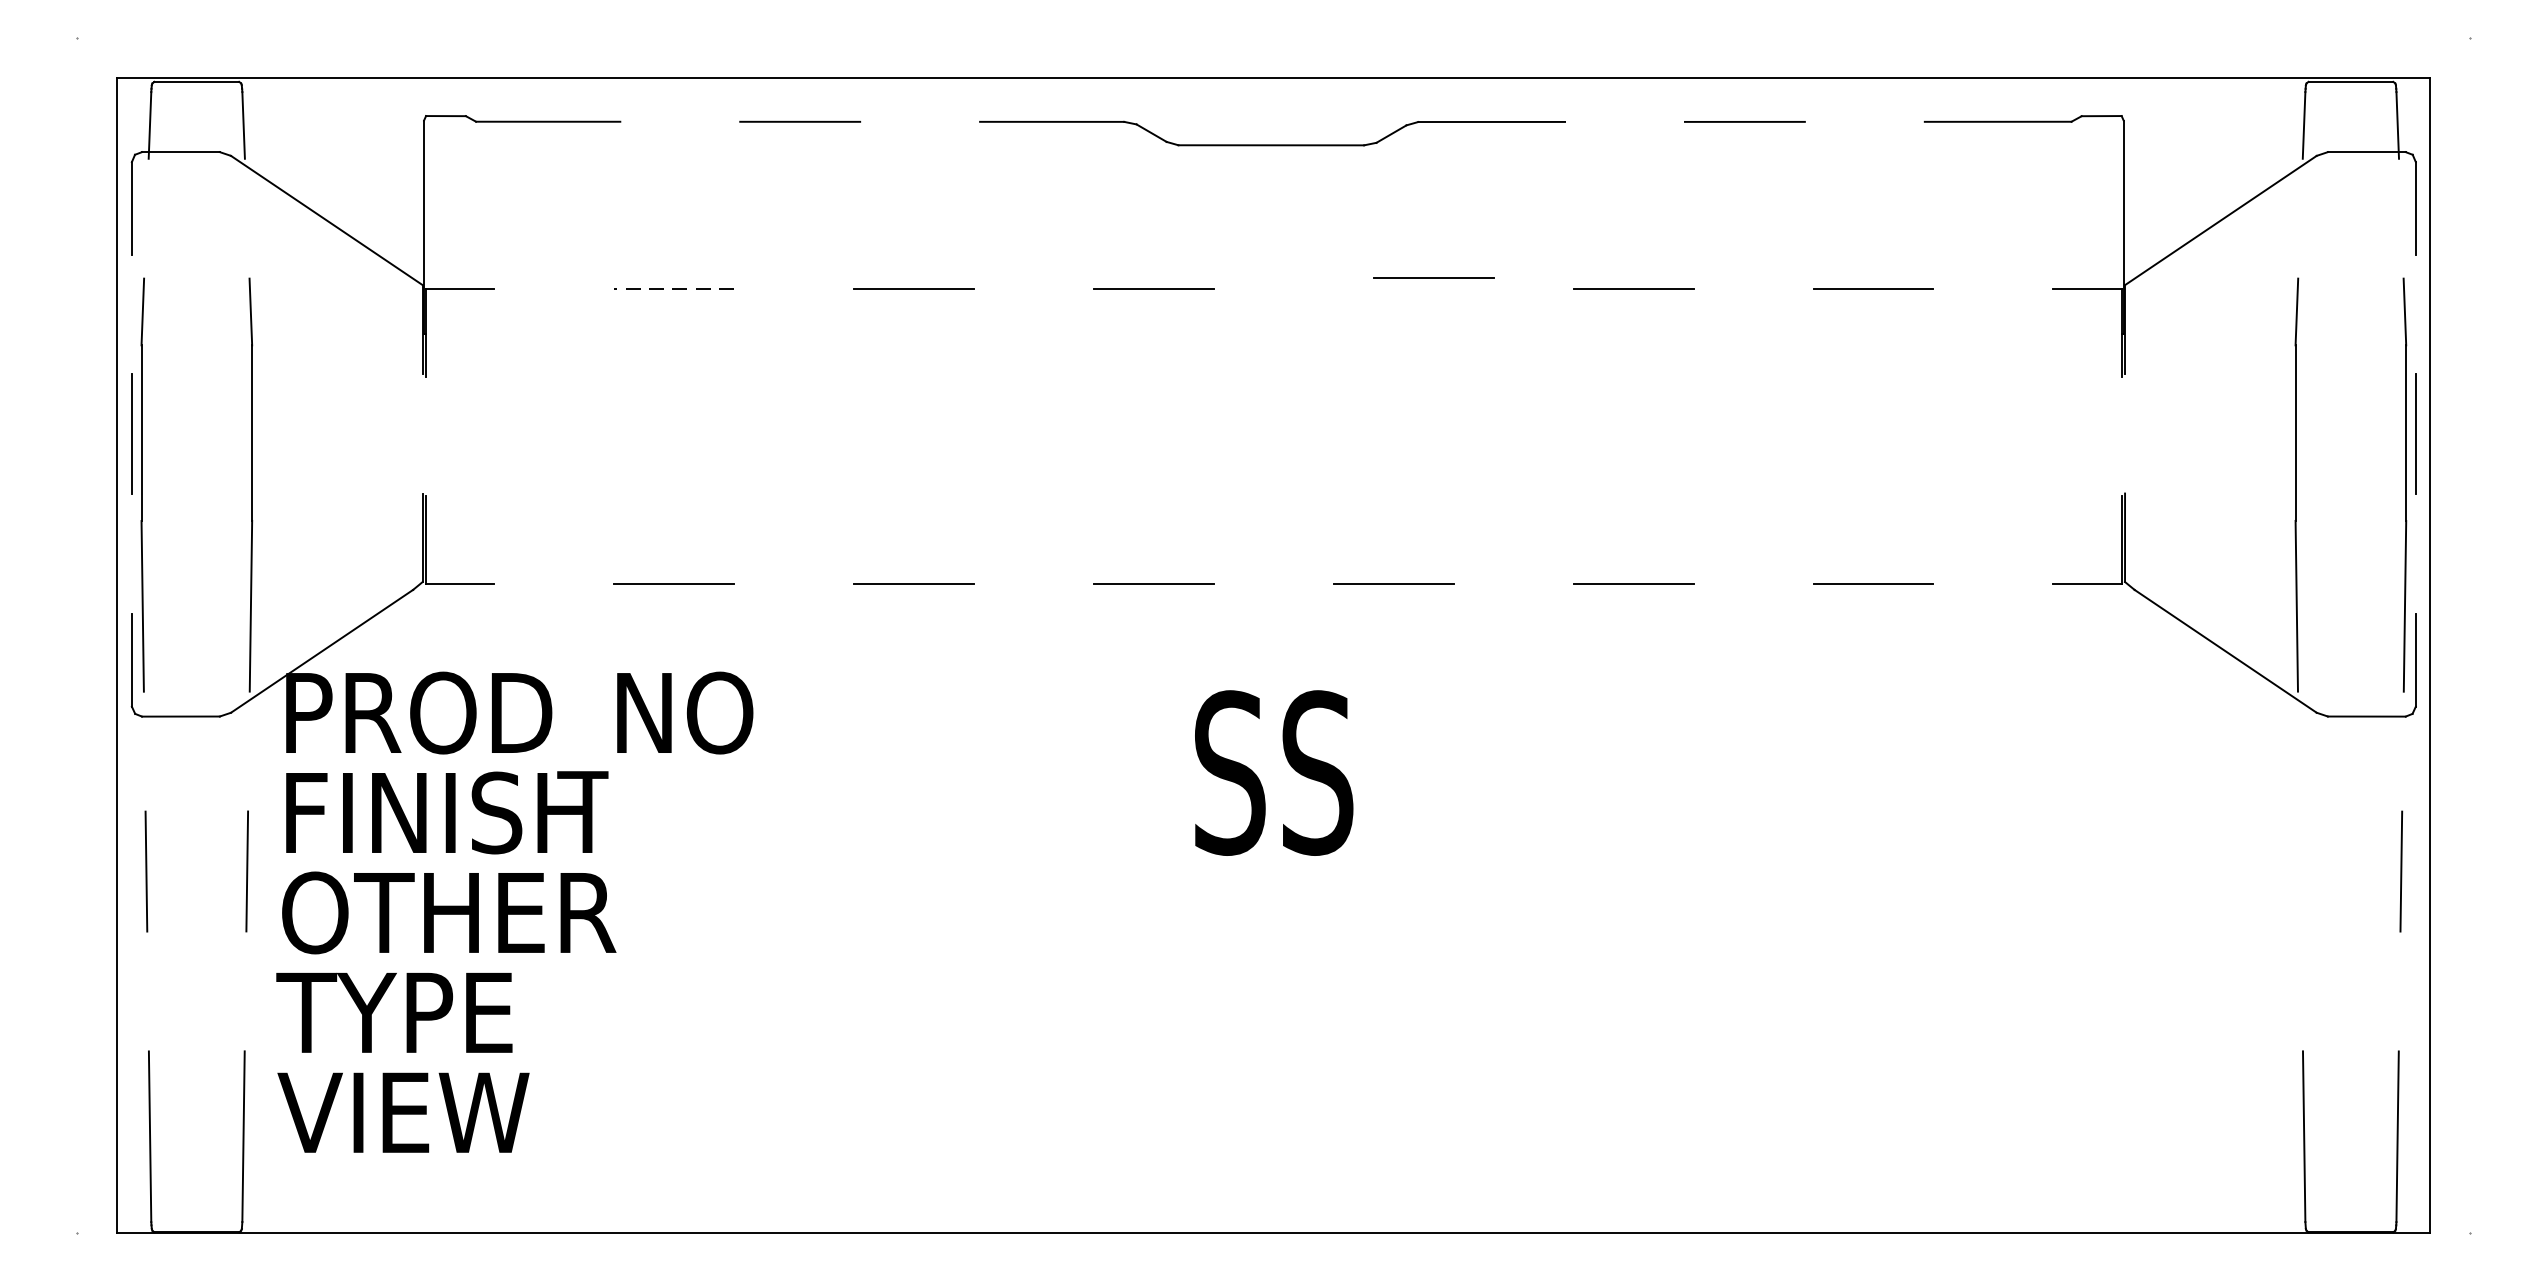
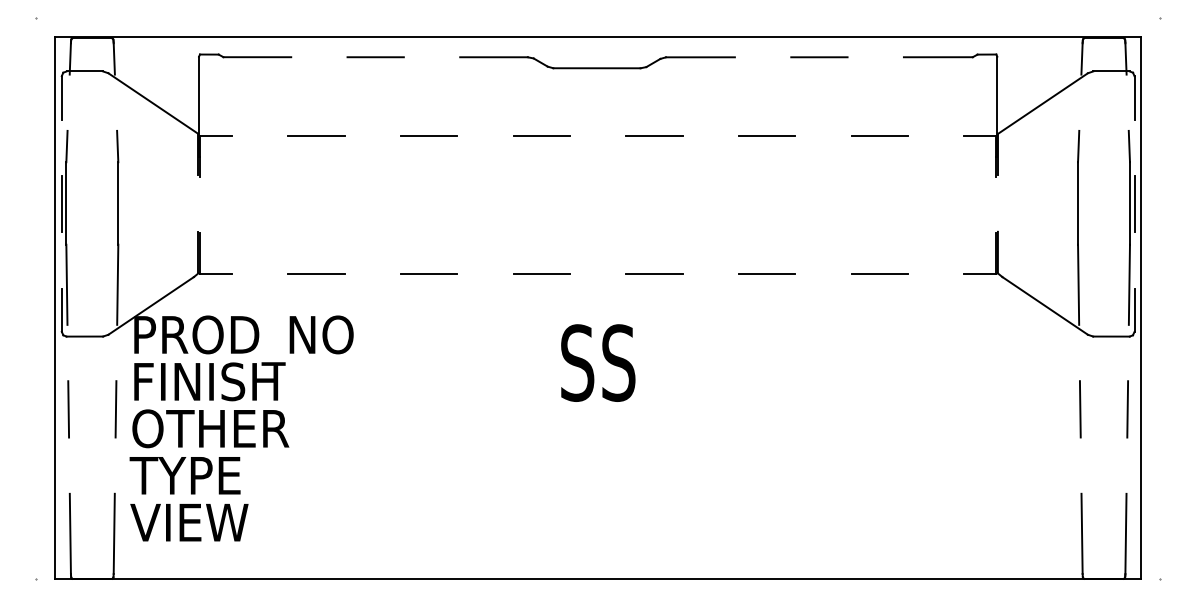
line: (1434, 277) -> (654, 135), moved
line: (674, 288) -> (316, 135), dashed -> solid
line: (2298, 871) -> (1079, 409), added

